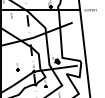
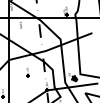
part: (17, 67) -> (27, 72), moved

